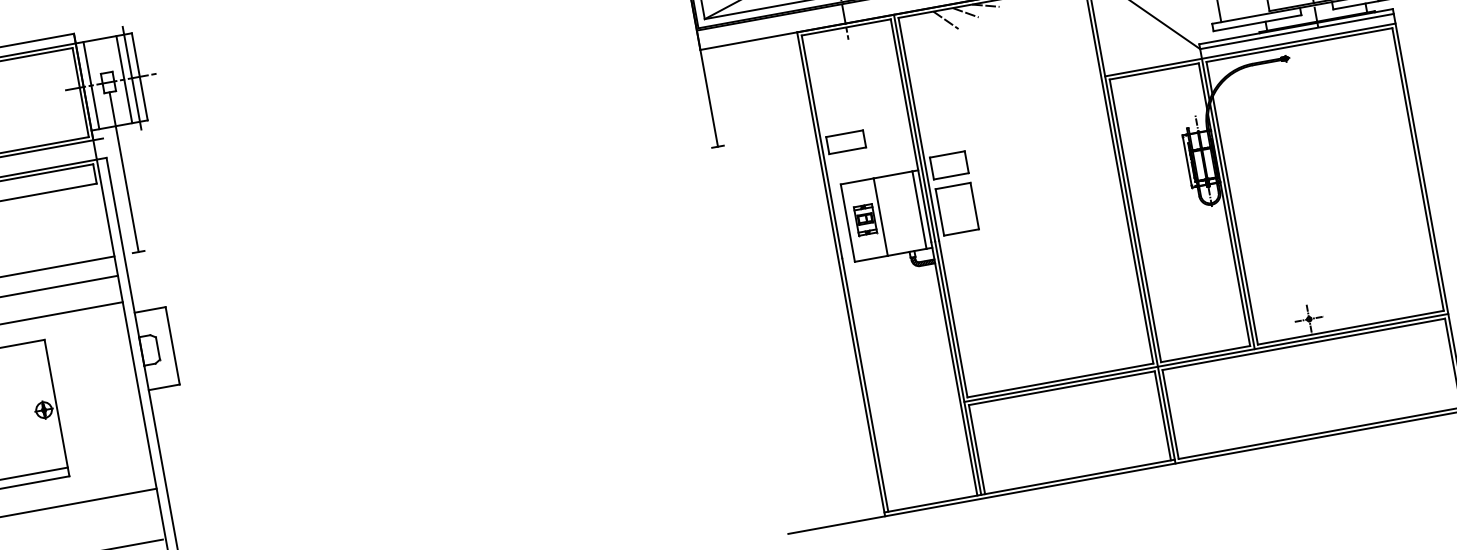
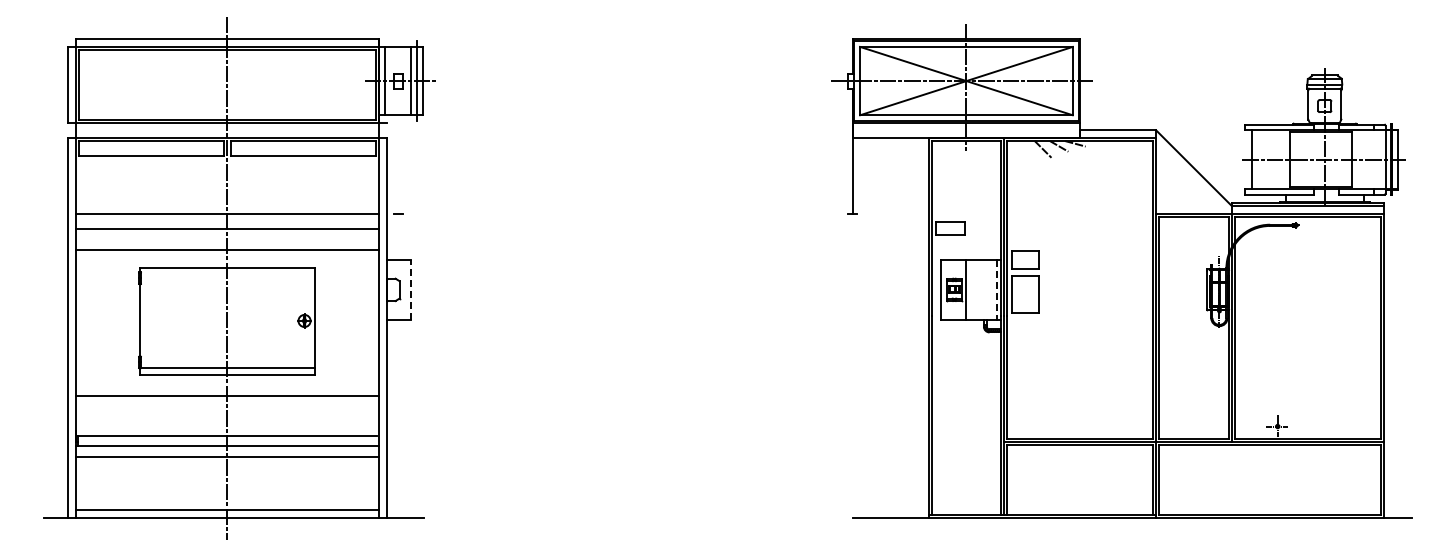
line: (124, 171) -> (398, 150), removed
line: (919, 210) -> (996, 290), solid -> dashed
line: (173, 345) -> (411, 289), solid -> dashed

